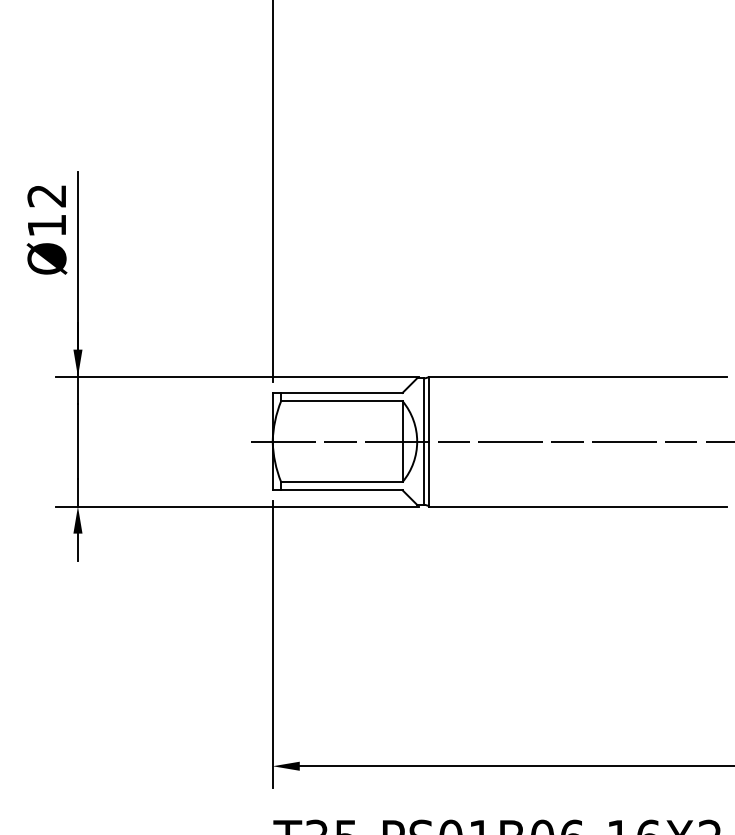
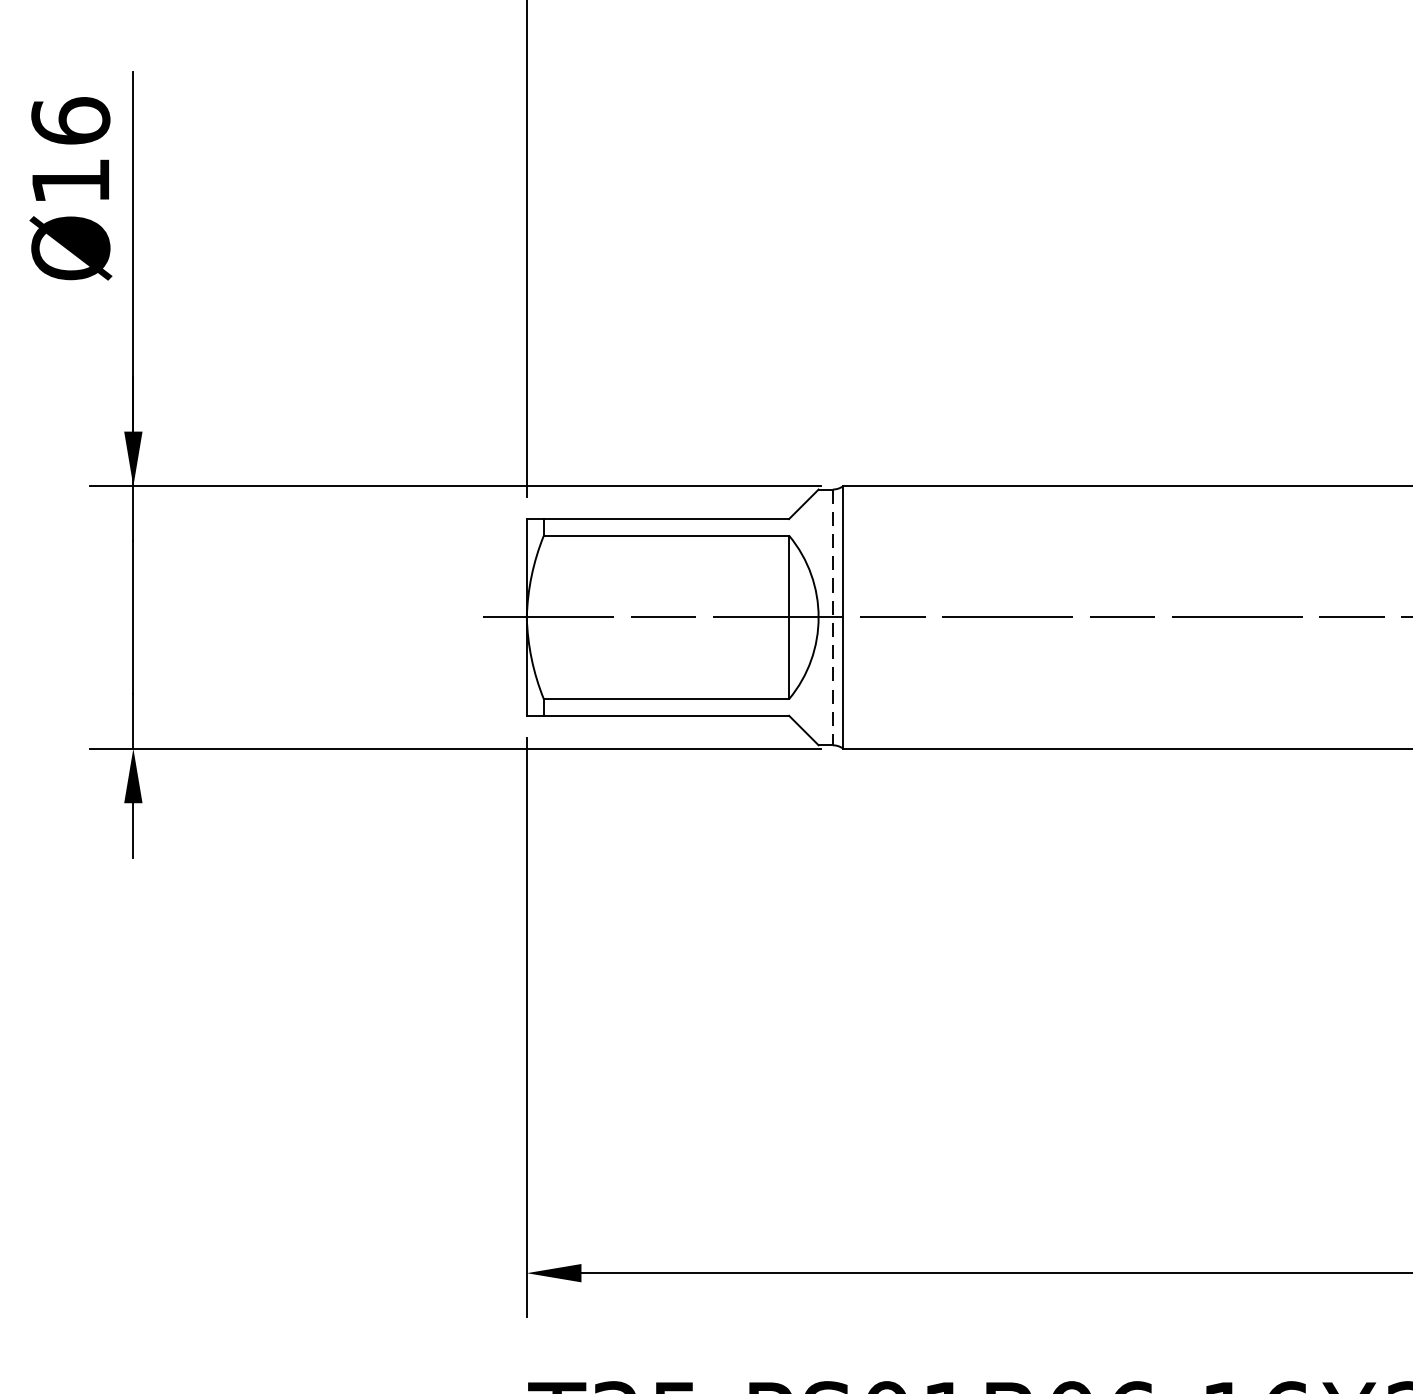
text: (46, 195) -> (69, 120), Ø12 -> Ø16
line: (424, 442) -> (833, 619), solid -> dashed

